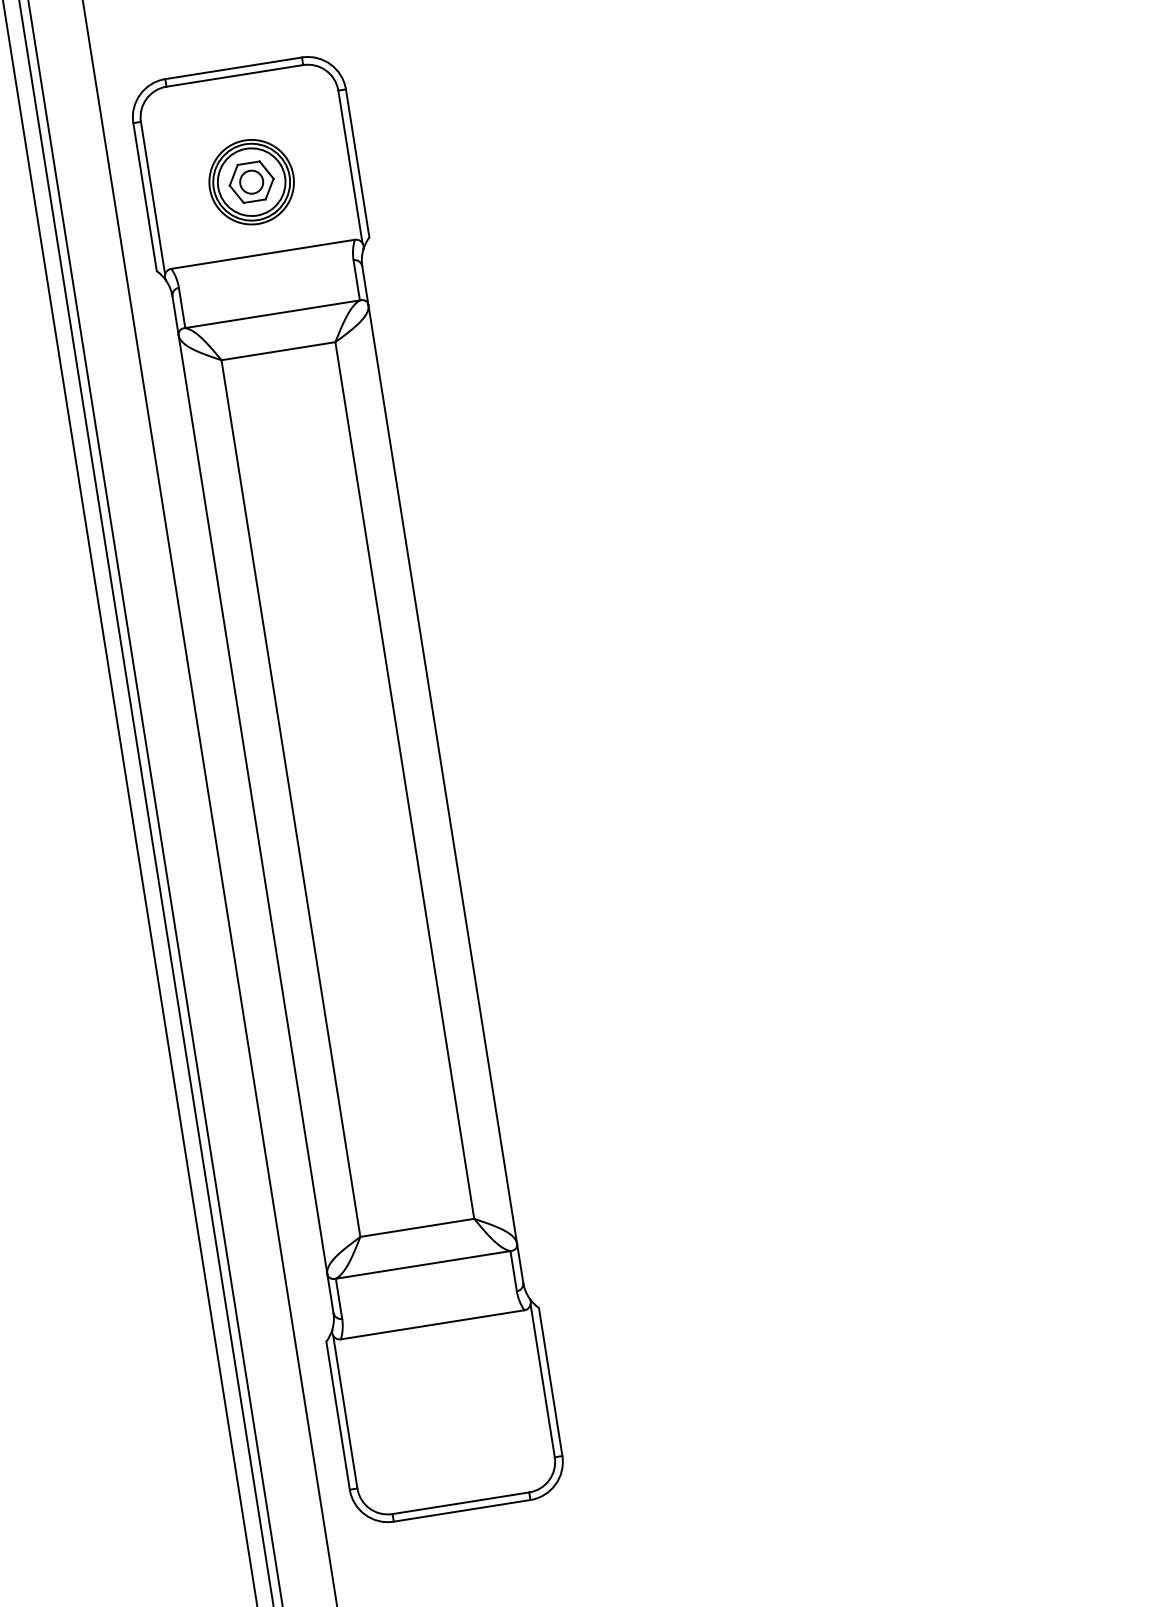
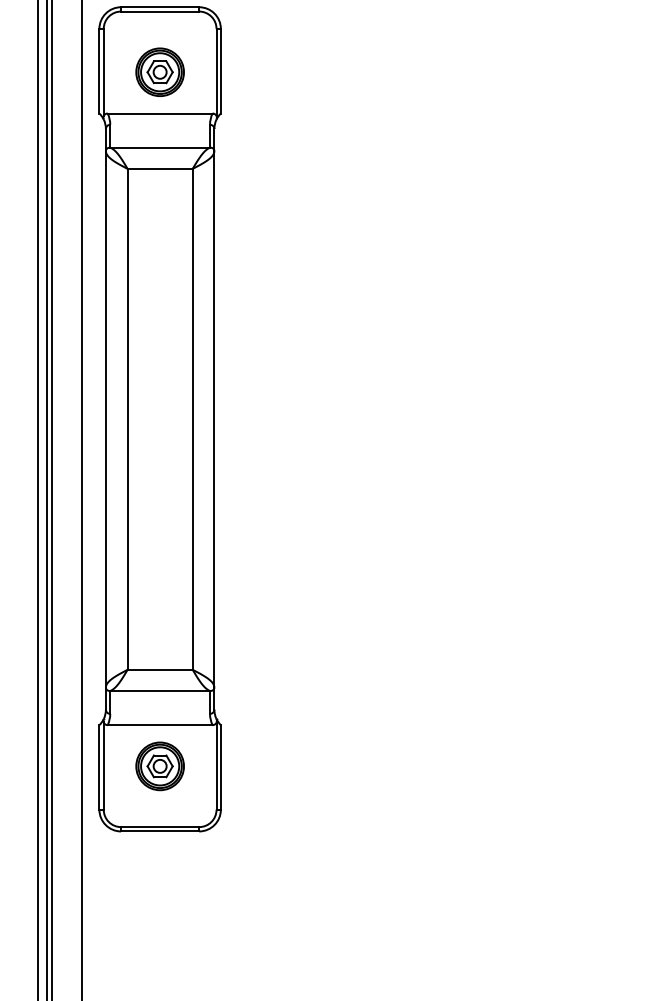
part: (442, 1397) -> (159, 766), added

